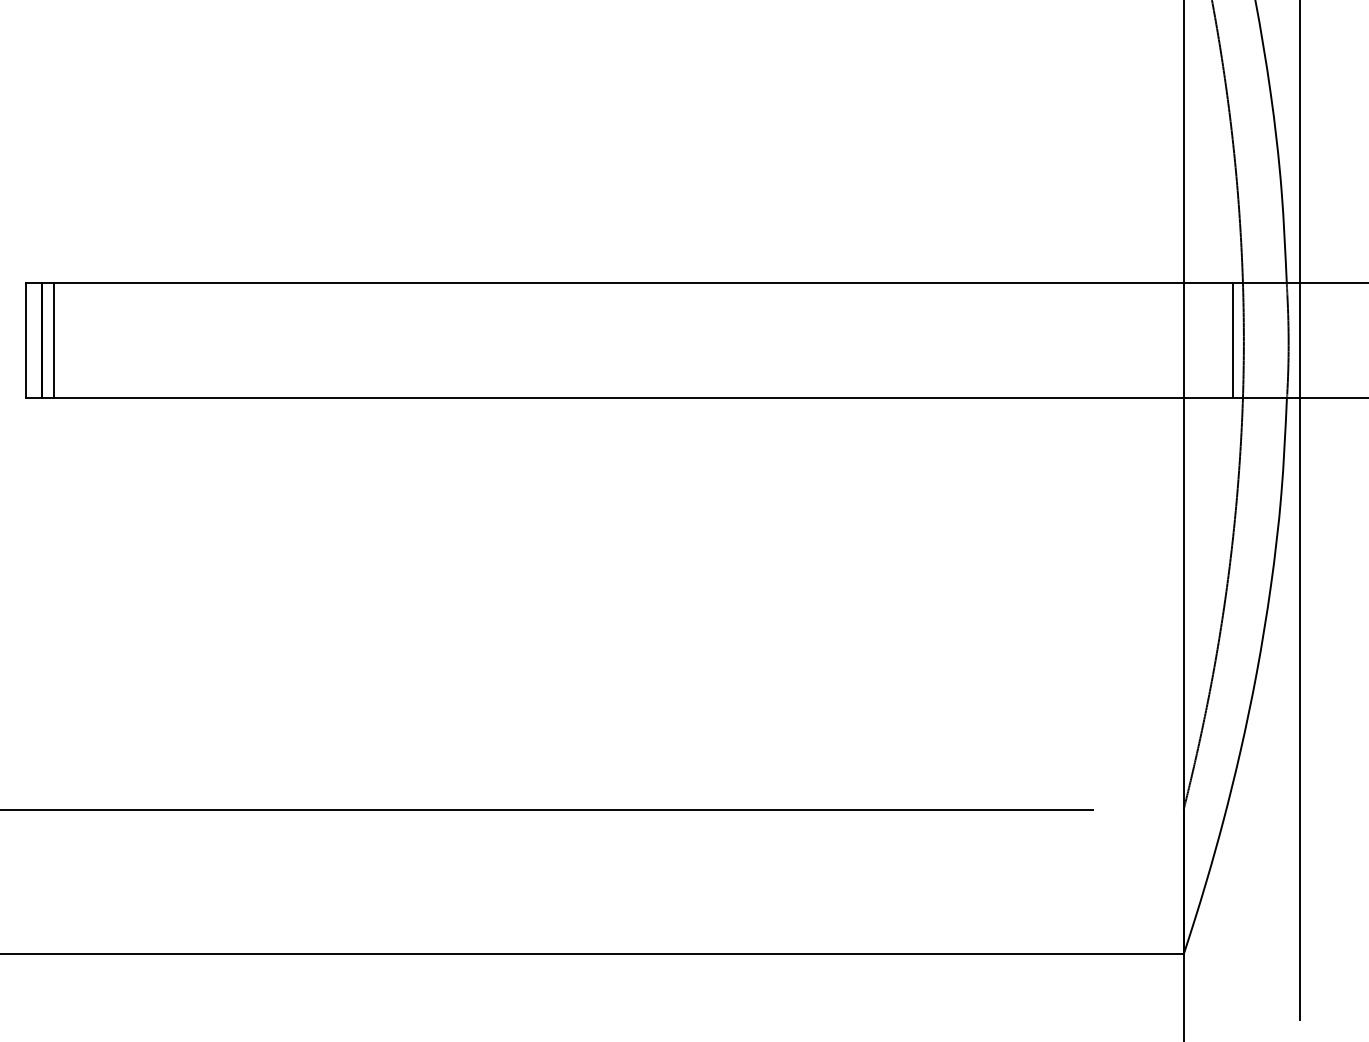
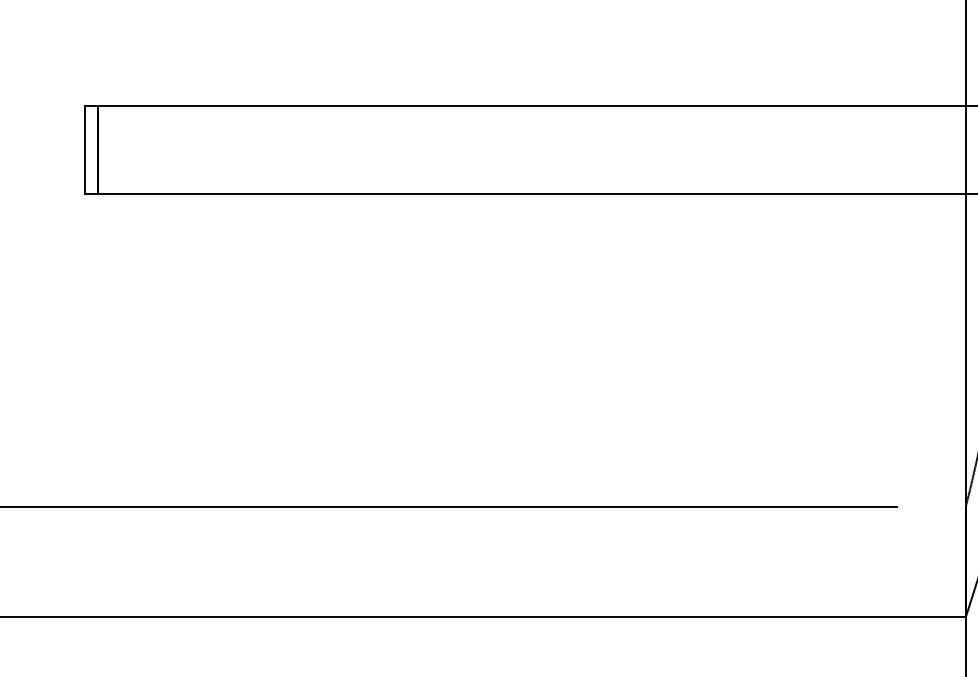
line: (54, 340) -> (106, 149), removed

